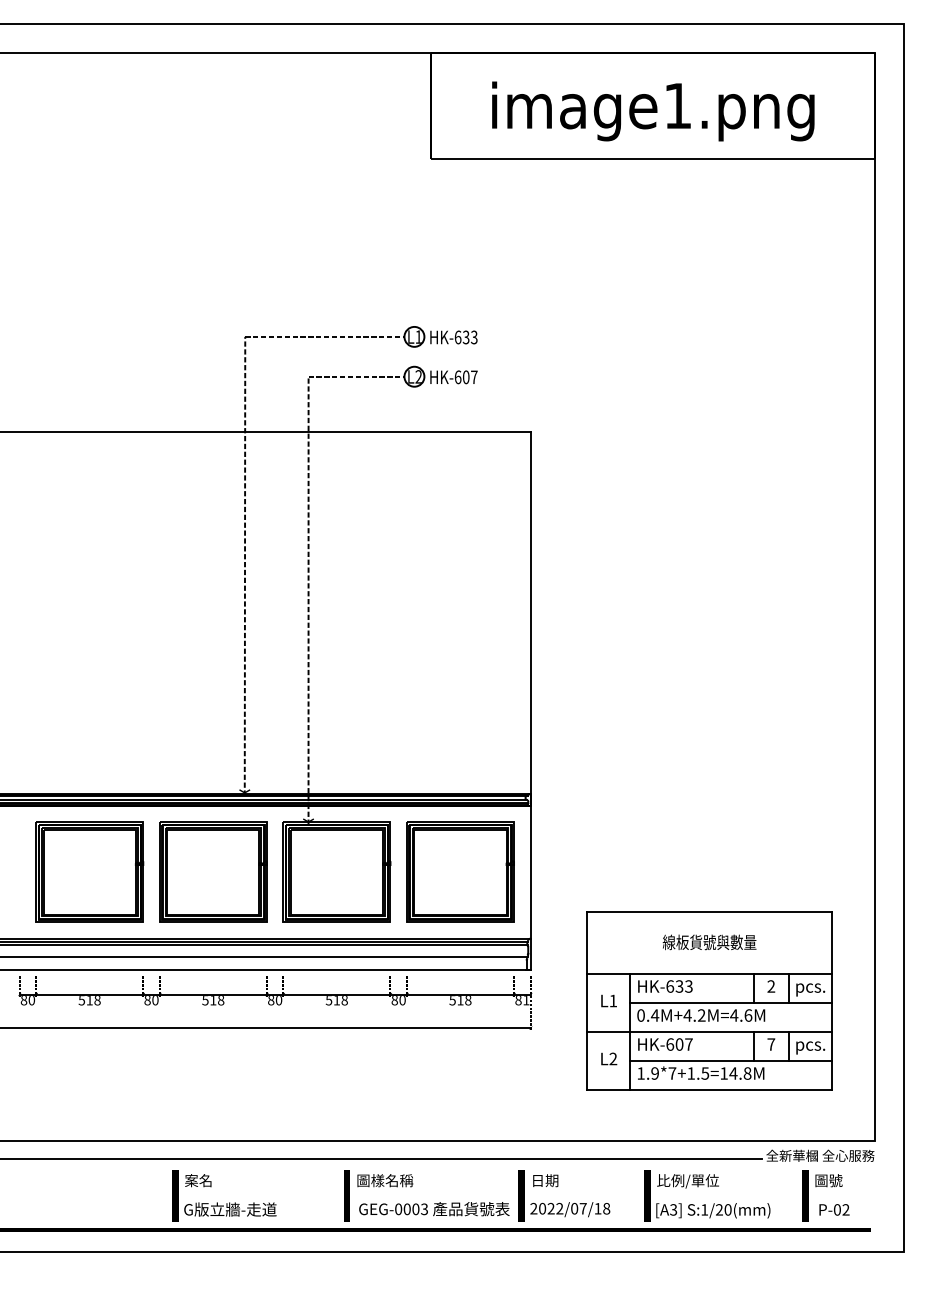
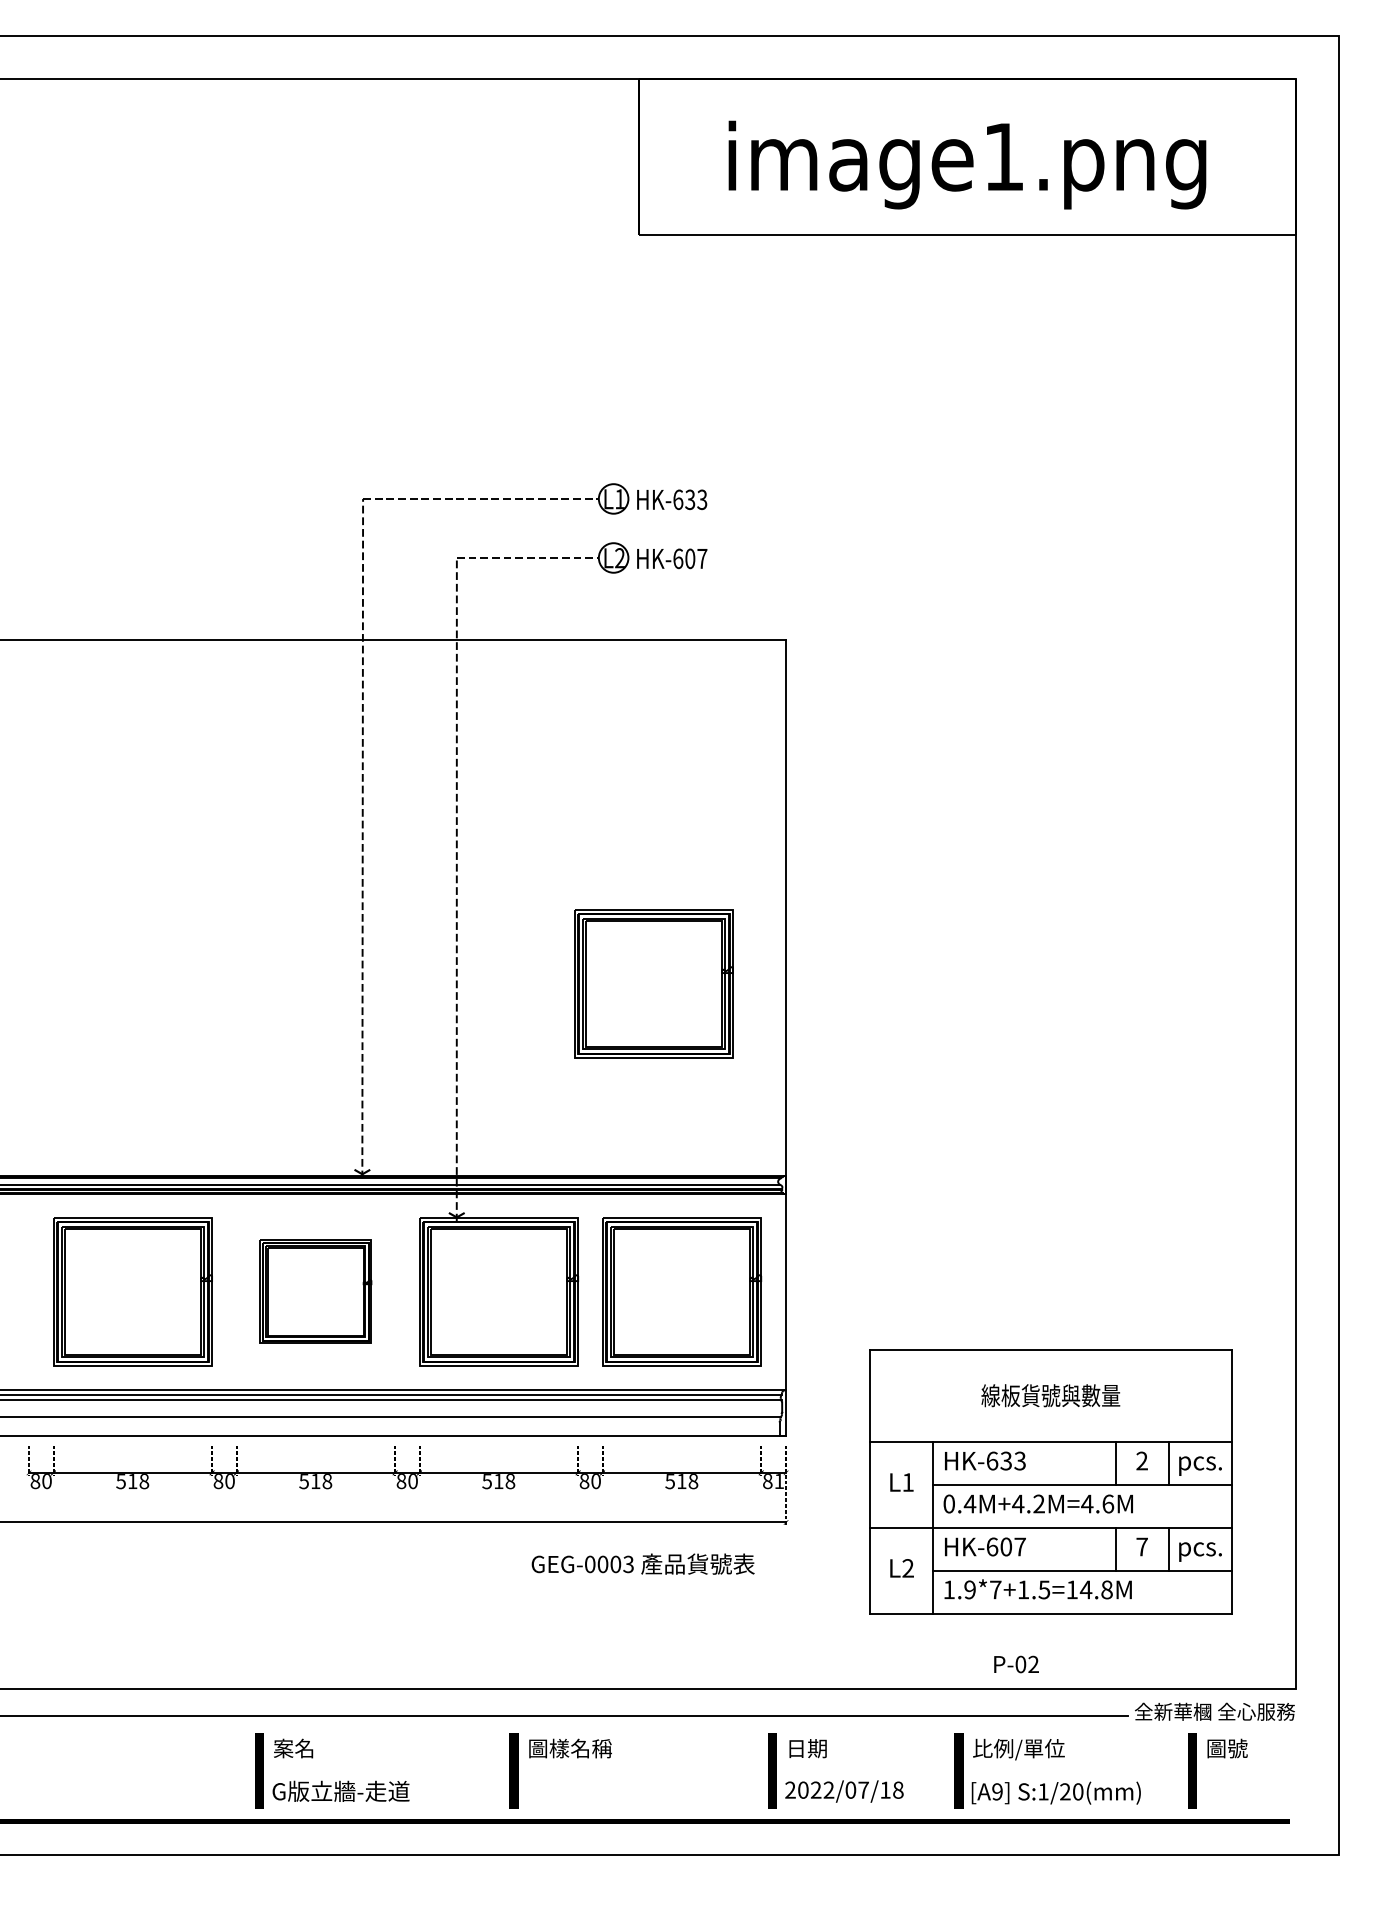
part: (441, 663) -> (653, 982), added
part: (213, 871) -> (316, 1290), size x0.7
text: (434, 1209) -> (643, 1564), moved
text: (673, 1209) -> (997, 1791), [A3] -> [A9]
text: (834, 1209) -> (1016, 1663), moved

